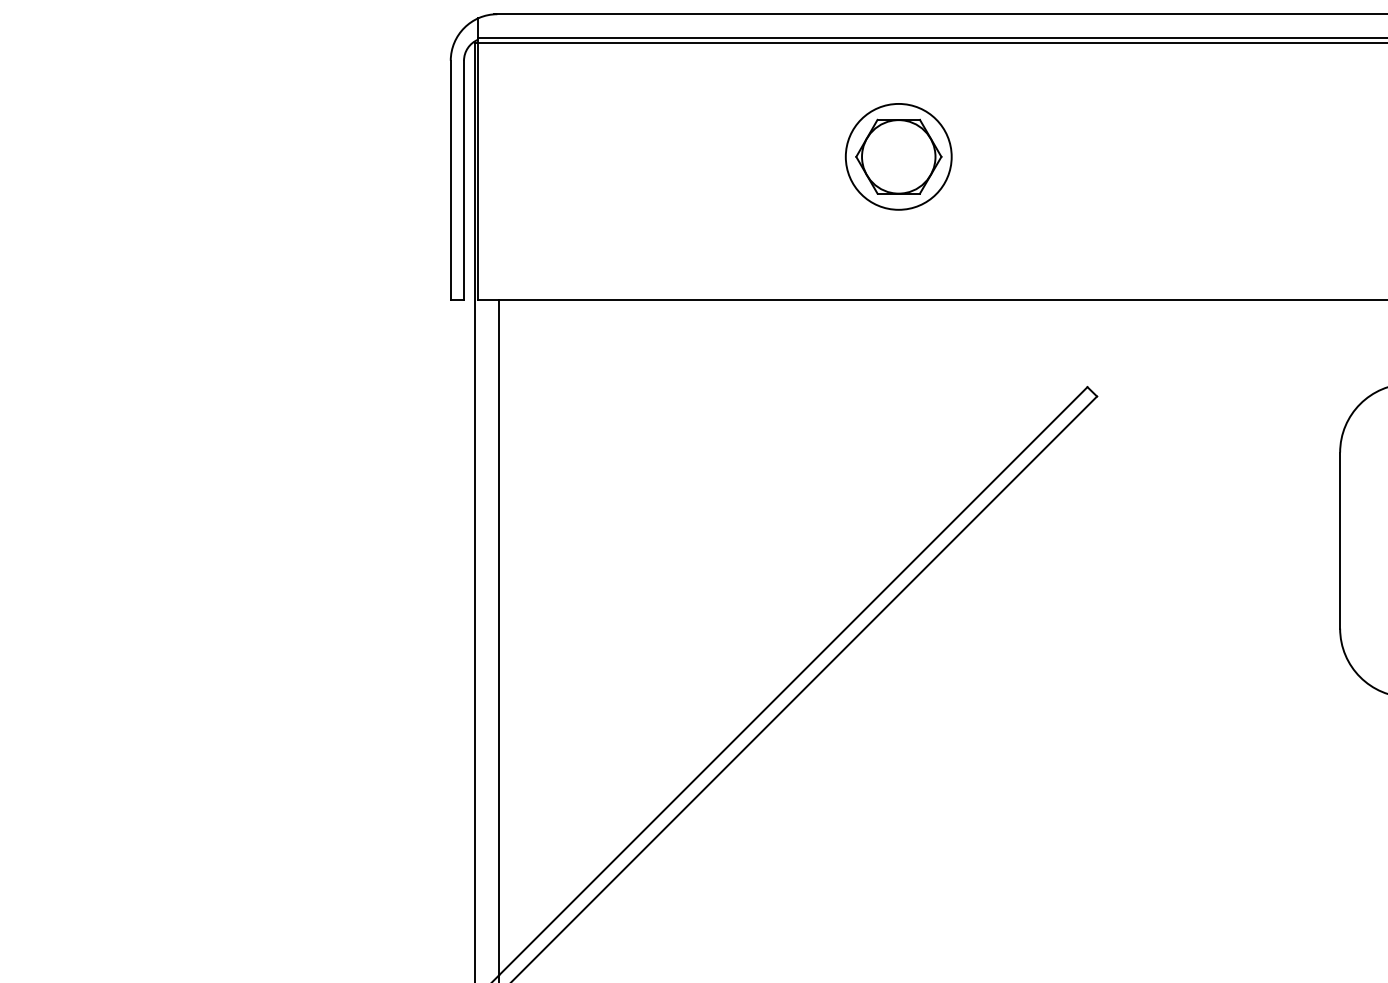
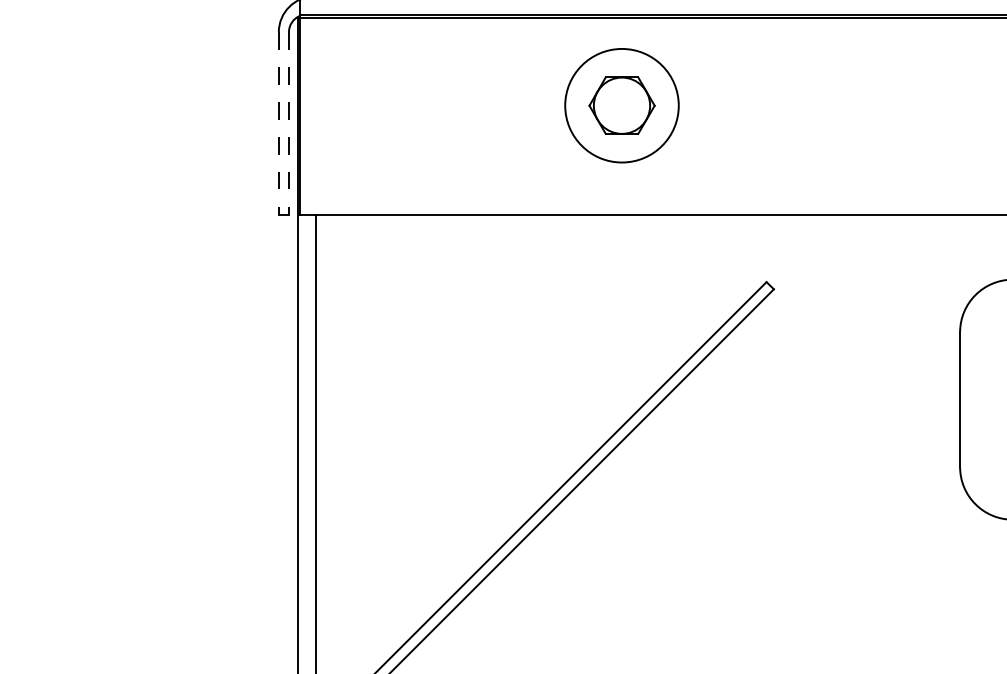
circle: (898, 156) -> (621, 105), size x1.4
line: (450, 180) -> (278, 123), solid -> dashed
line: (464, 180) -> (289, 123), solid -> dashed

